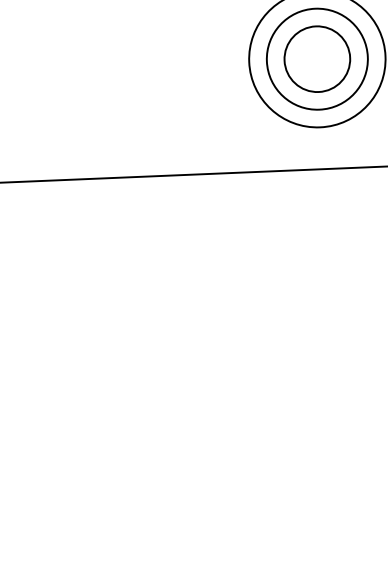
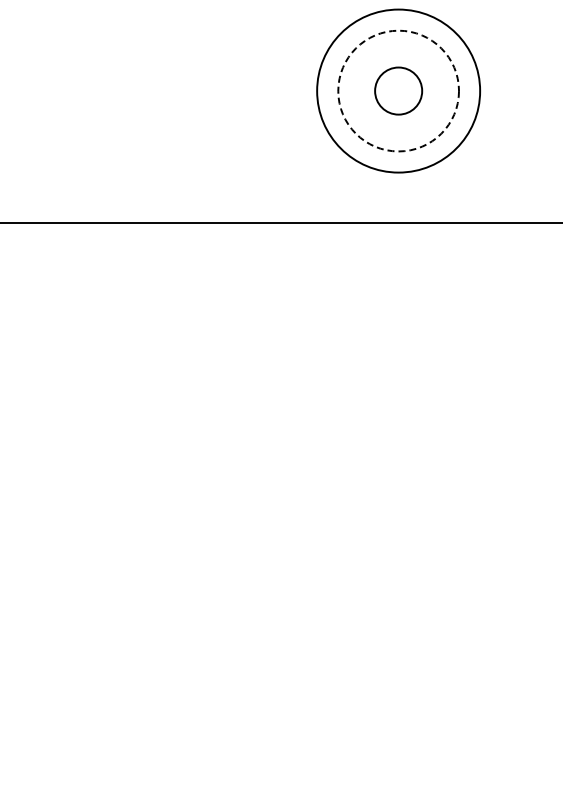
circle: (317, 58) -> (398, 90), size x0.6
circle: (317, 58) -> (398, 90), solid -> dashed

